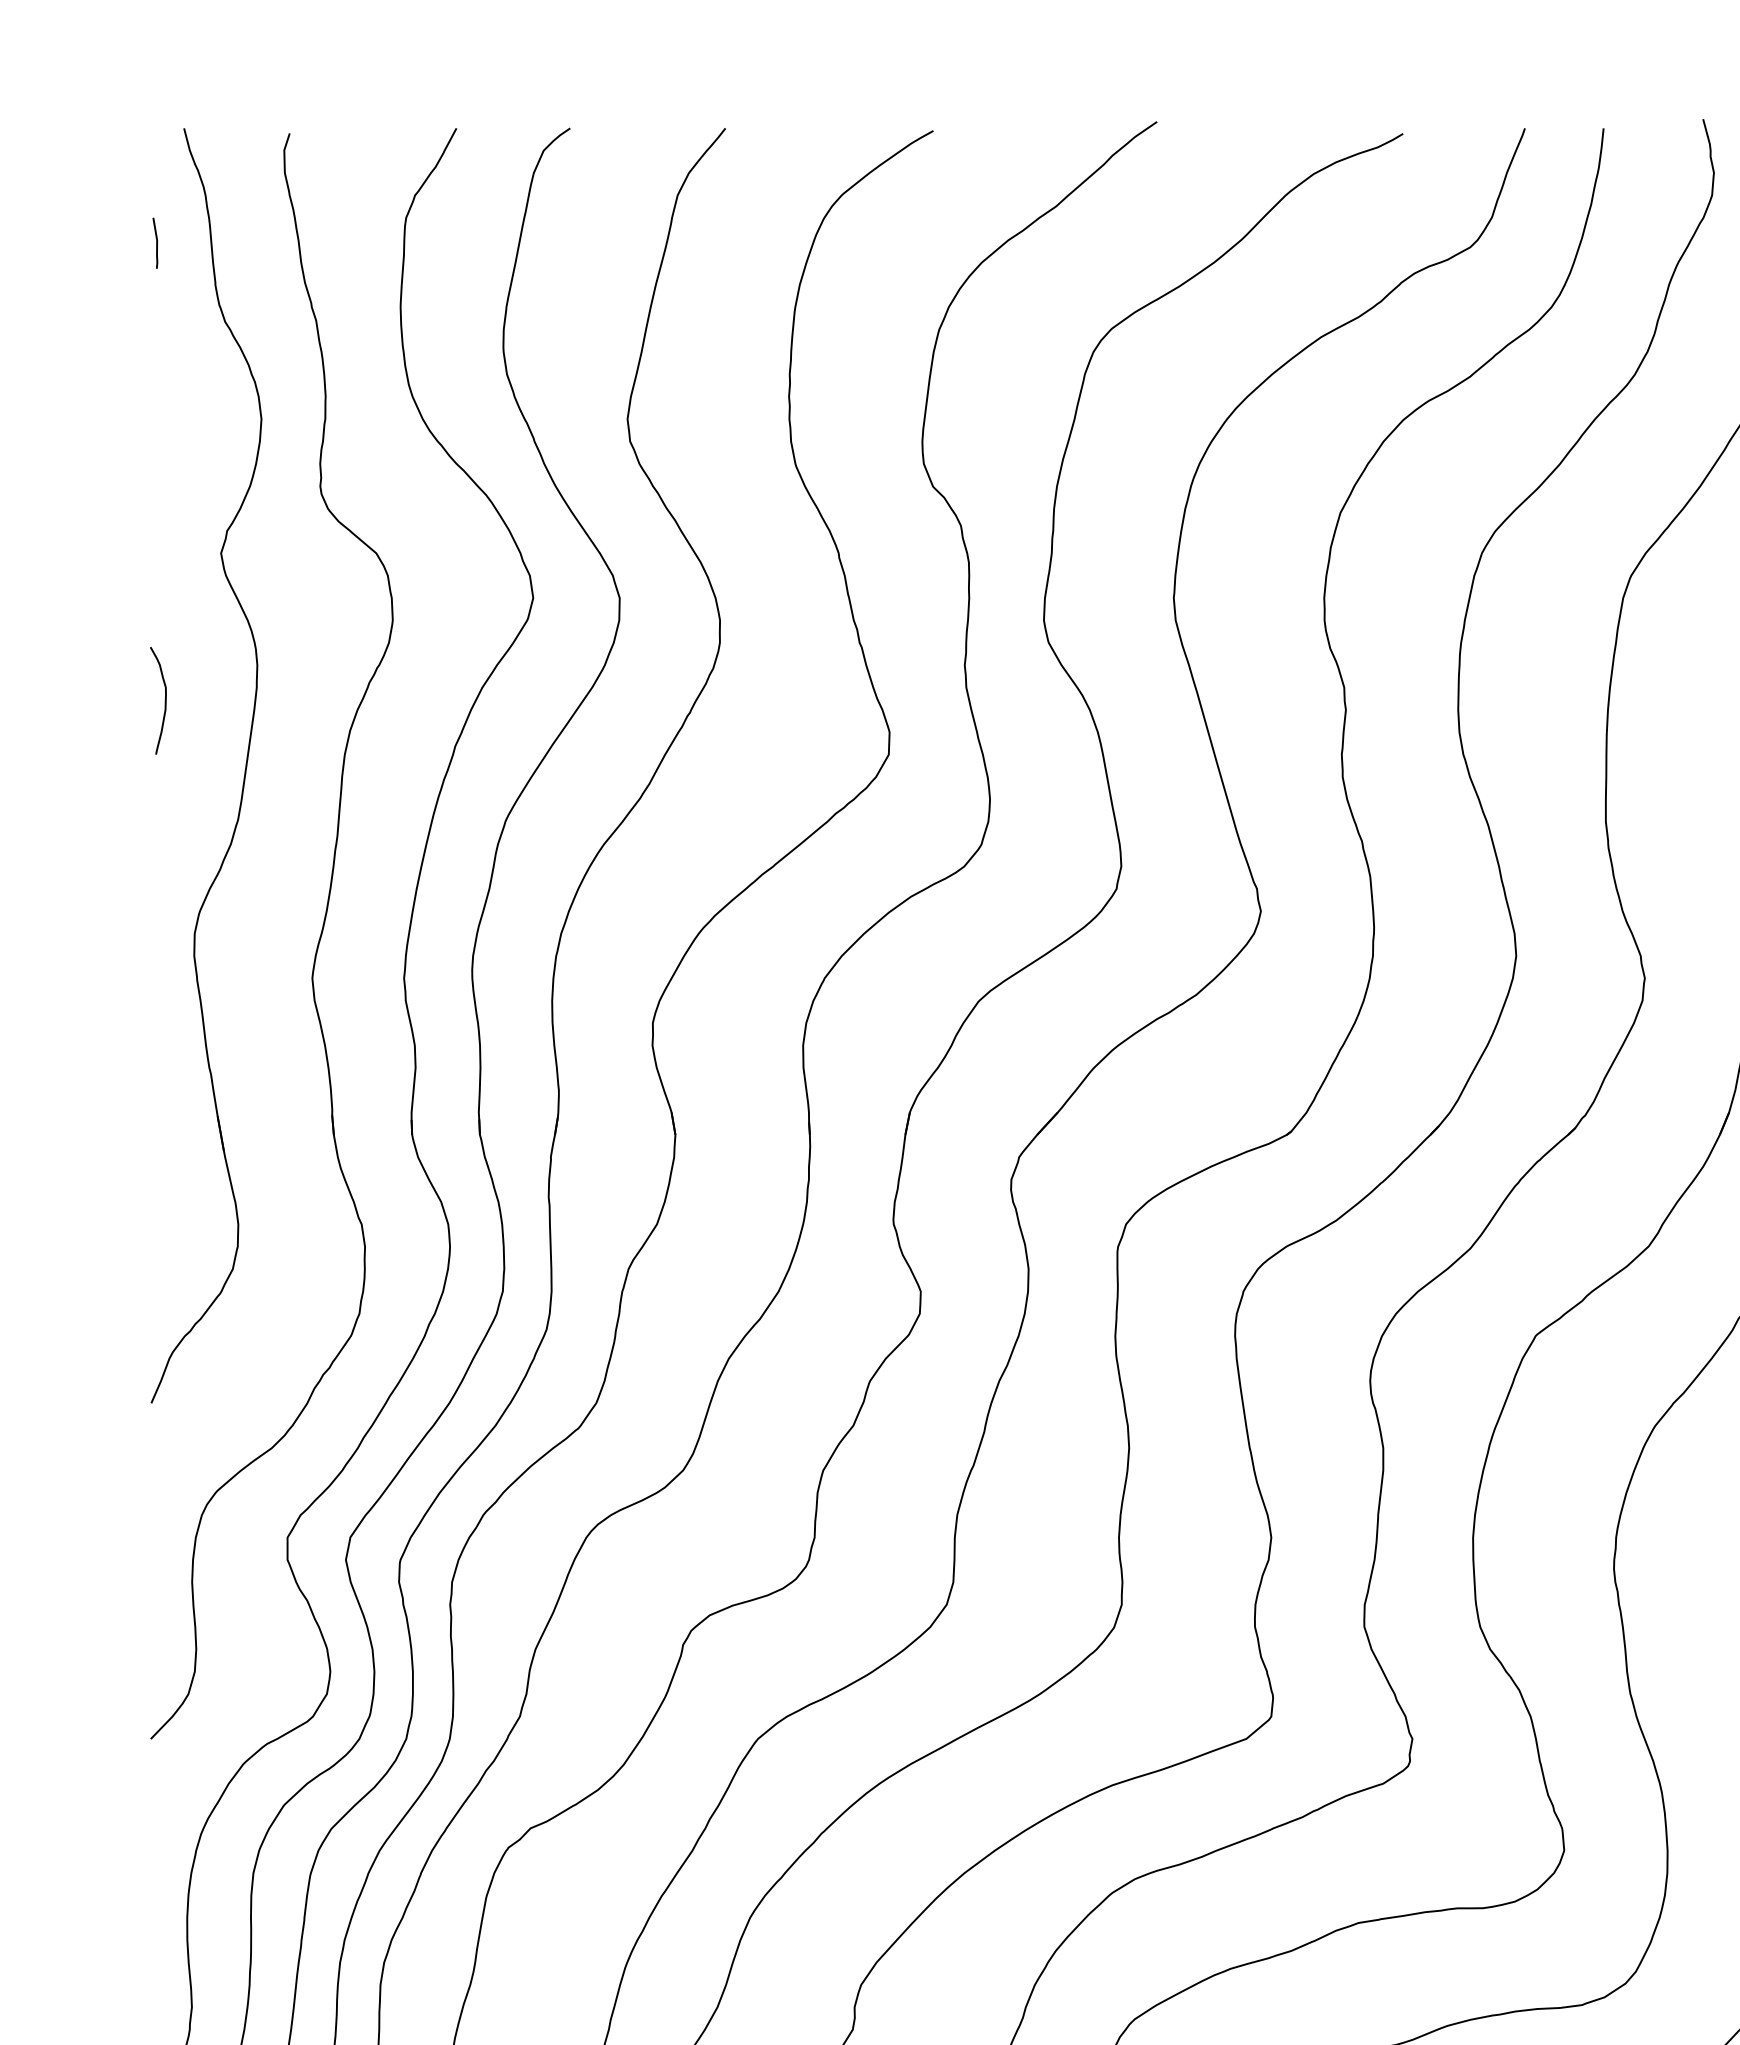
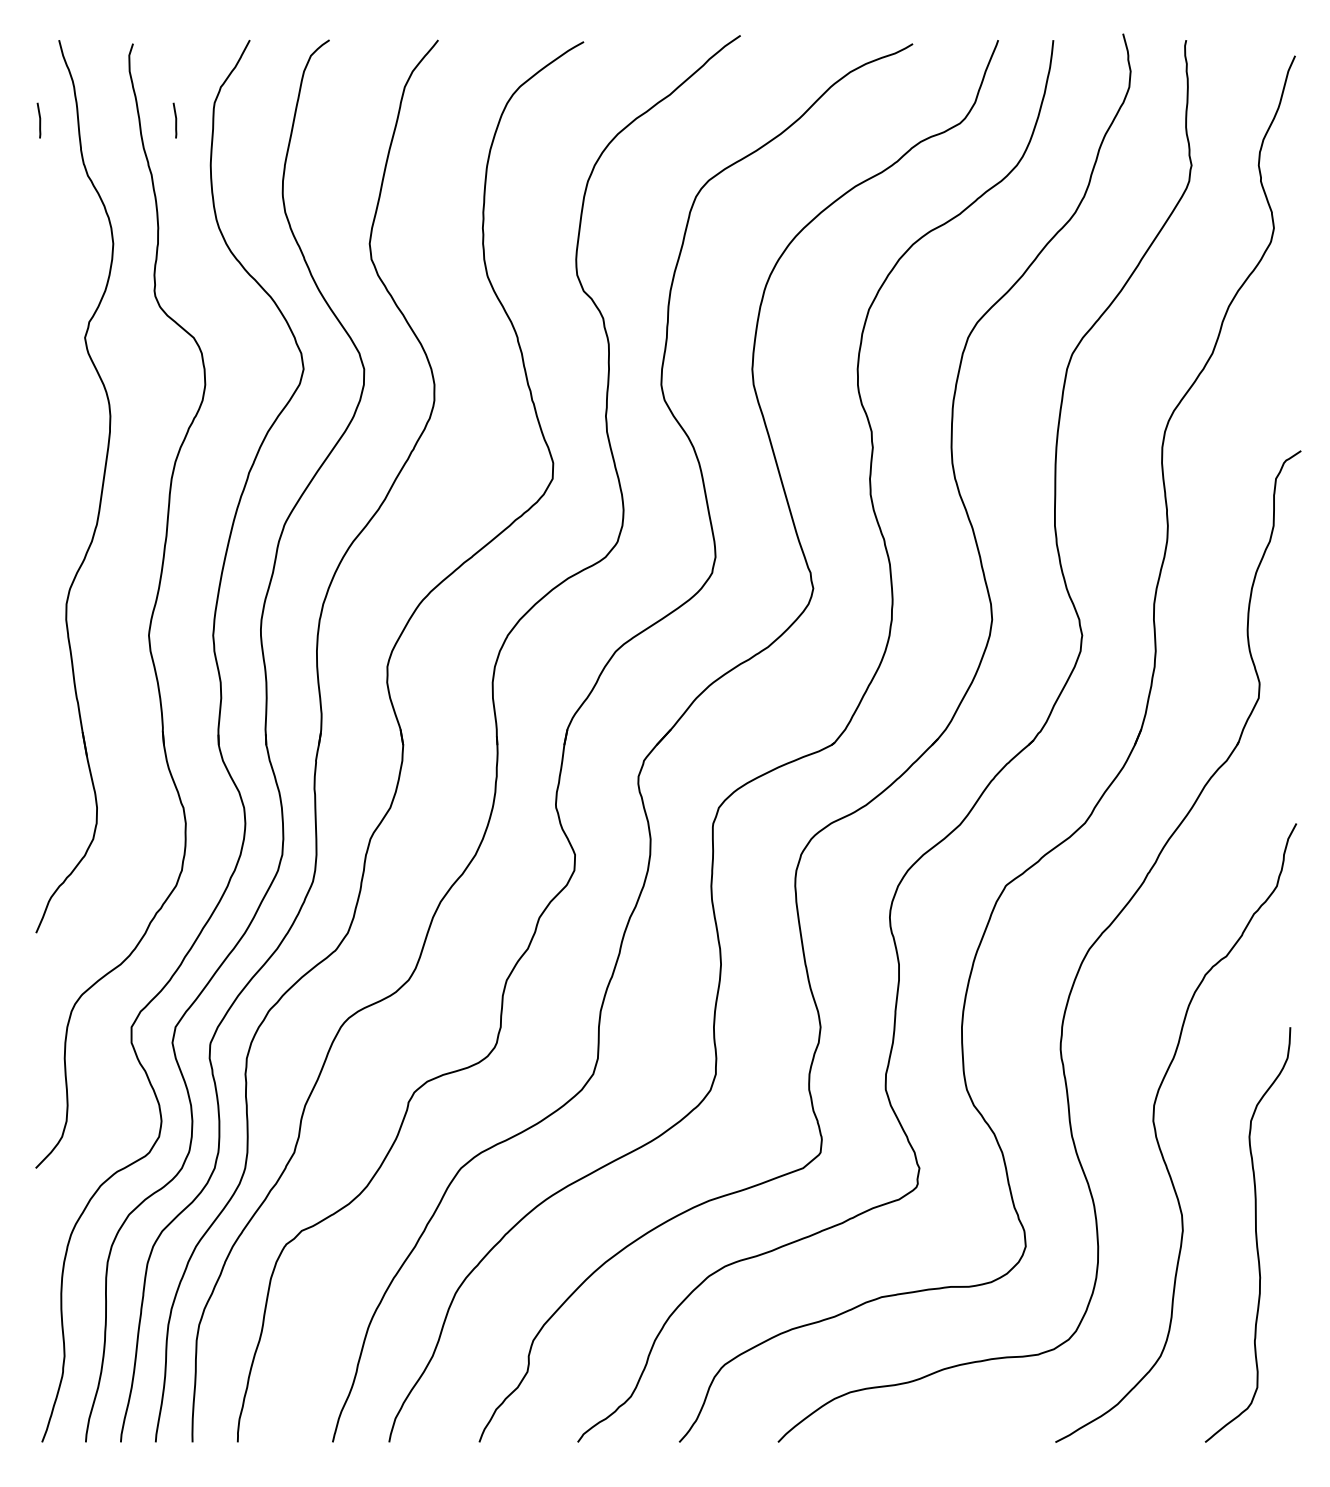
line: (350, 243) -> (175, 120), added
curve: (164, 699) -> (45, 440), removed

